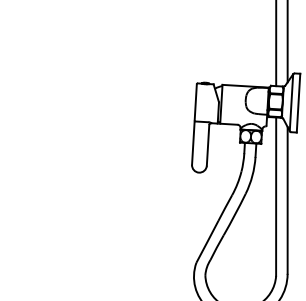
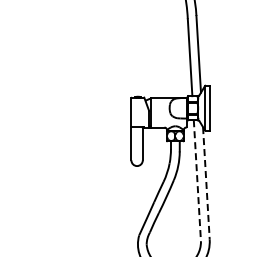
line: (276, 197) -> (197, 181), solid -> dashed
line: (287, 200) -> (206, 183), solid -> dashed

